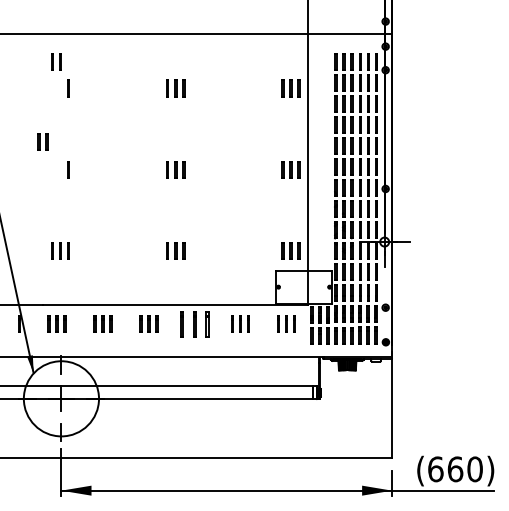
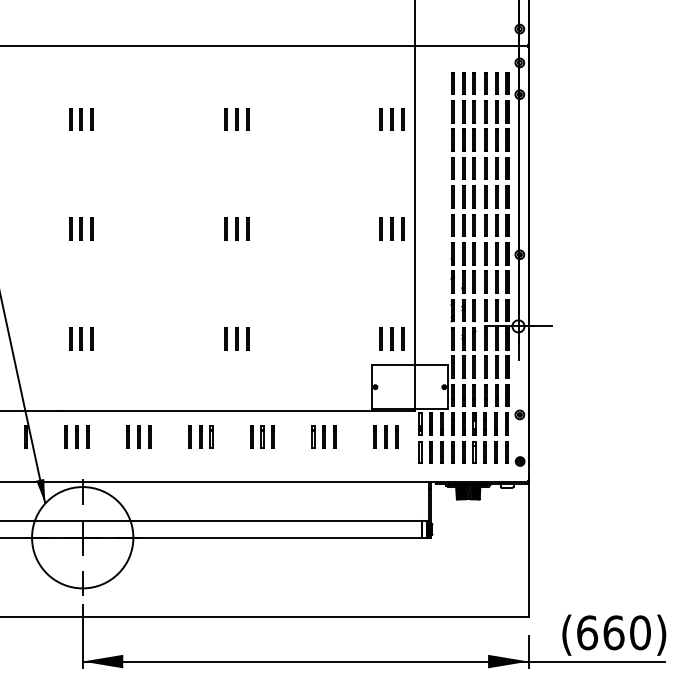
part: (56, 61) -> (75, 119), moved
part: (42, 142) -> (75, 228), moved
part: (194, 323) -> (262, 436), size x0.62

